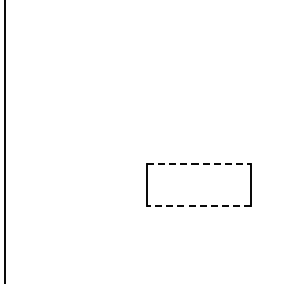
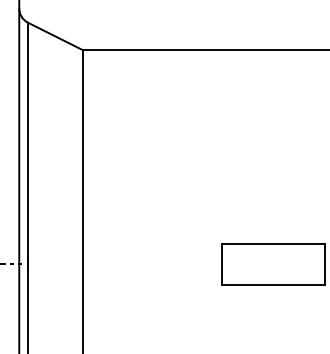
line: (198, 164) -> (273, 243), dashed -> solid
line: (198, 205) -> (273, 284), dashed -> solid

